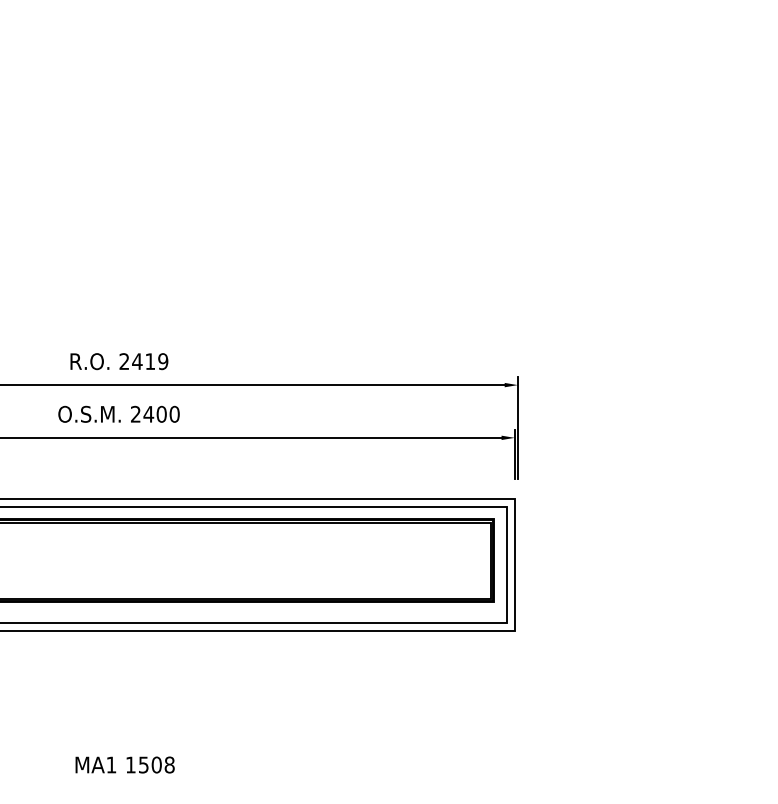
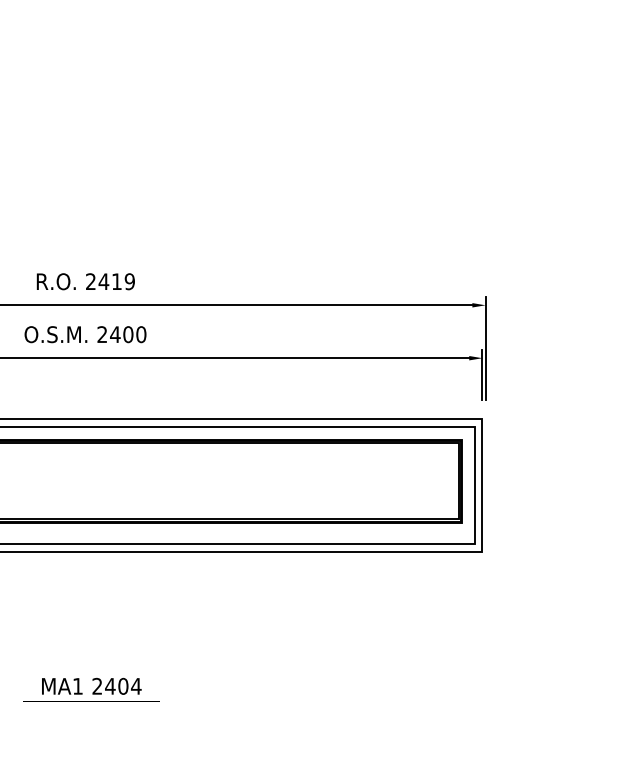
text: (150, 764) -> (117, 685), 1508 -> 2404

